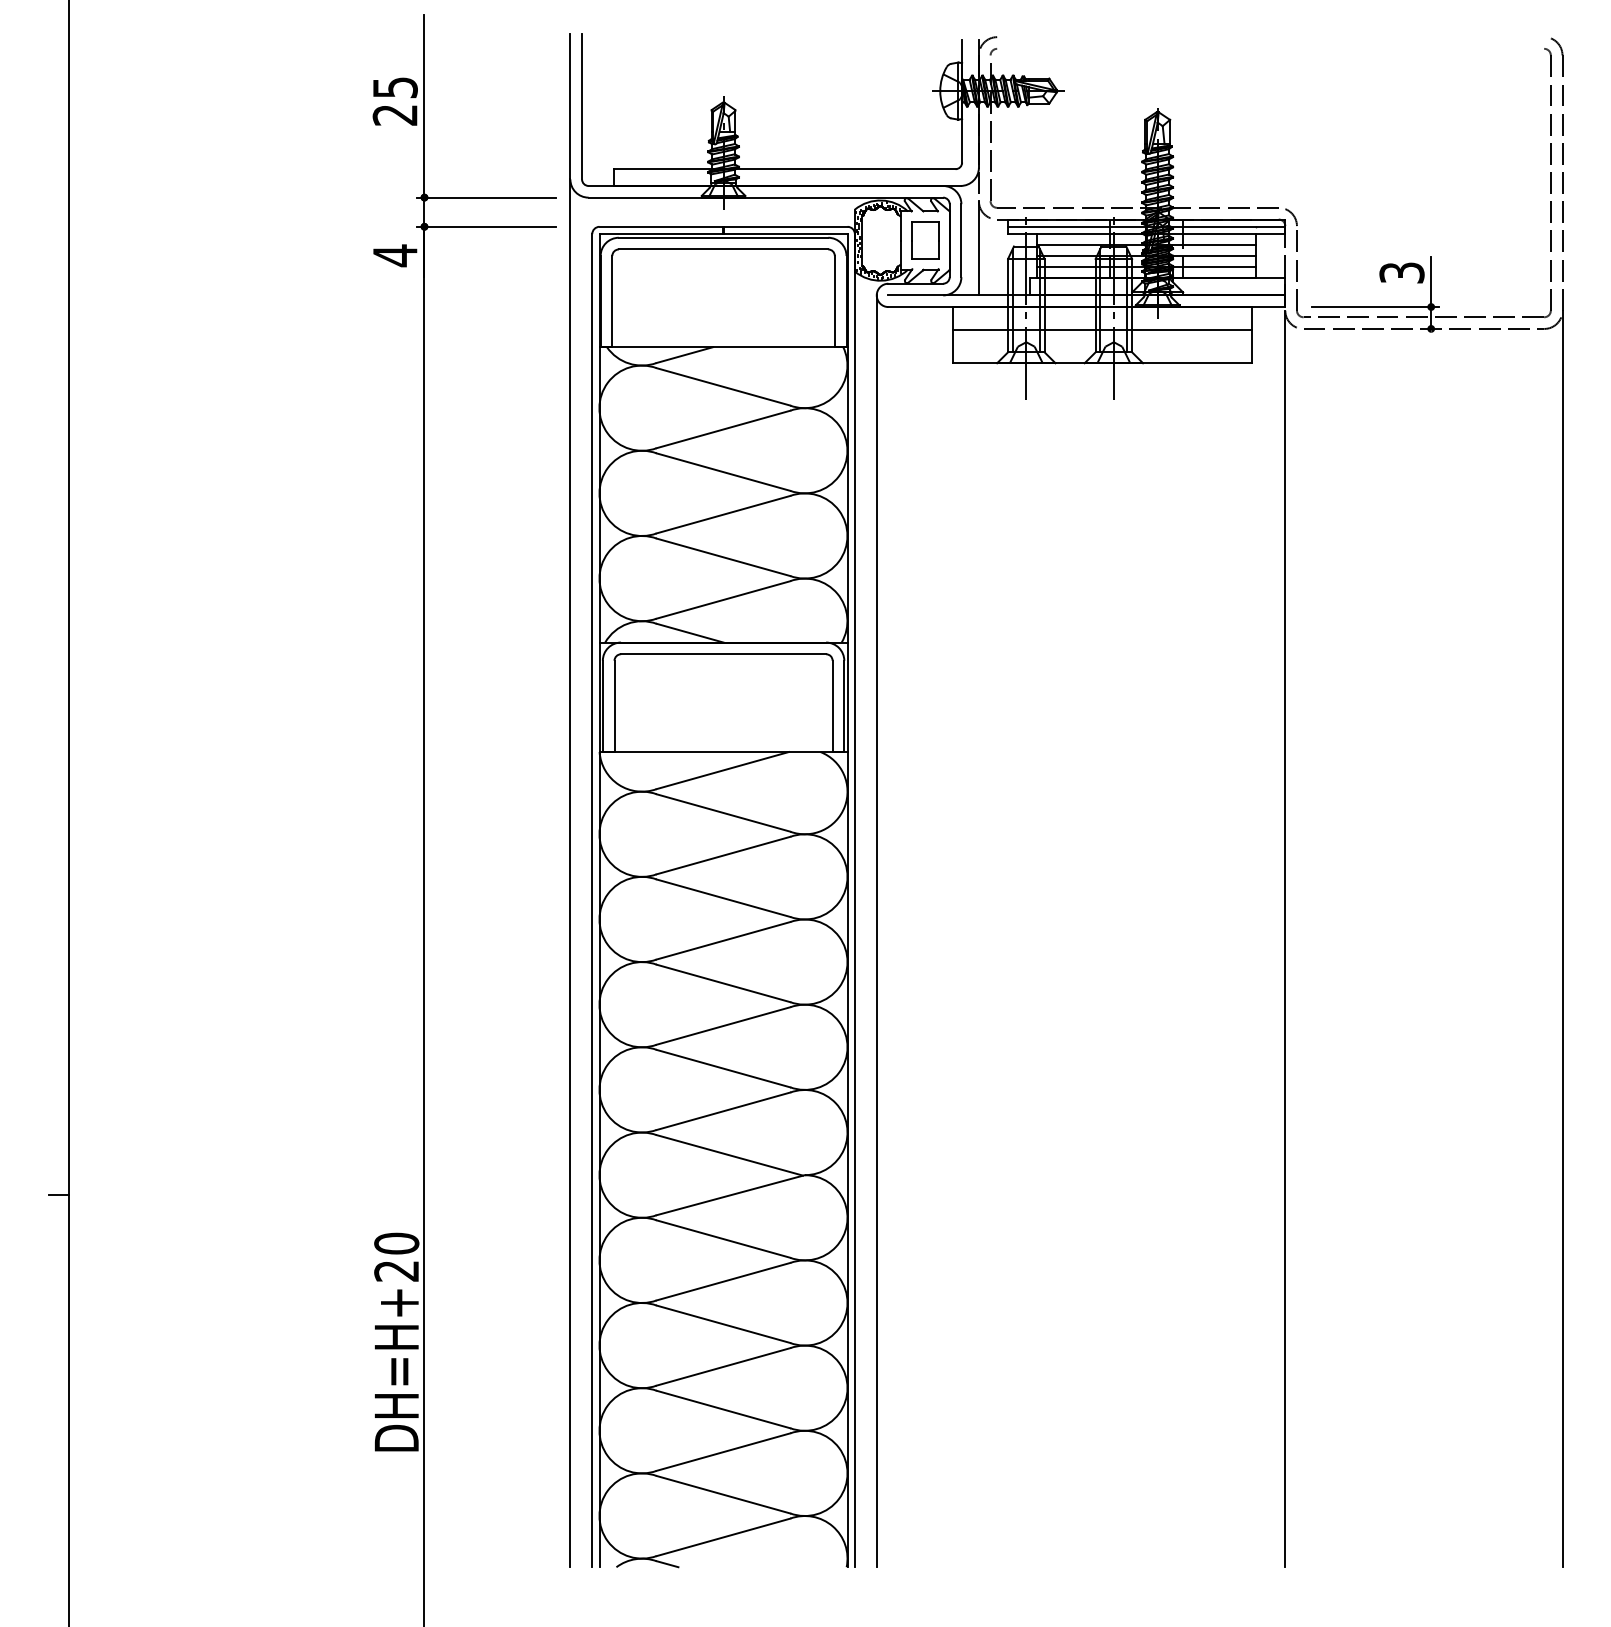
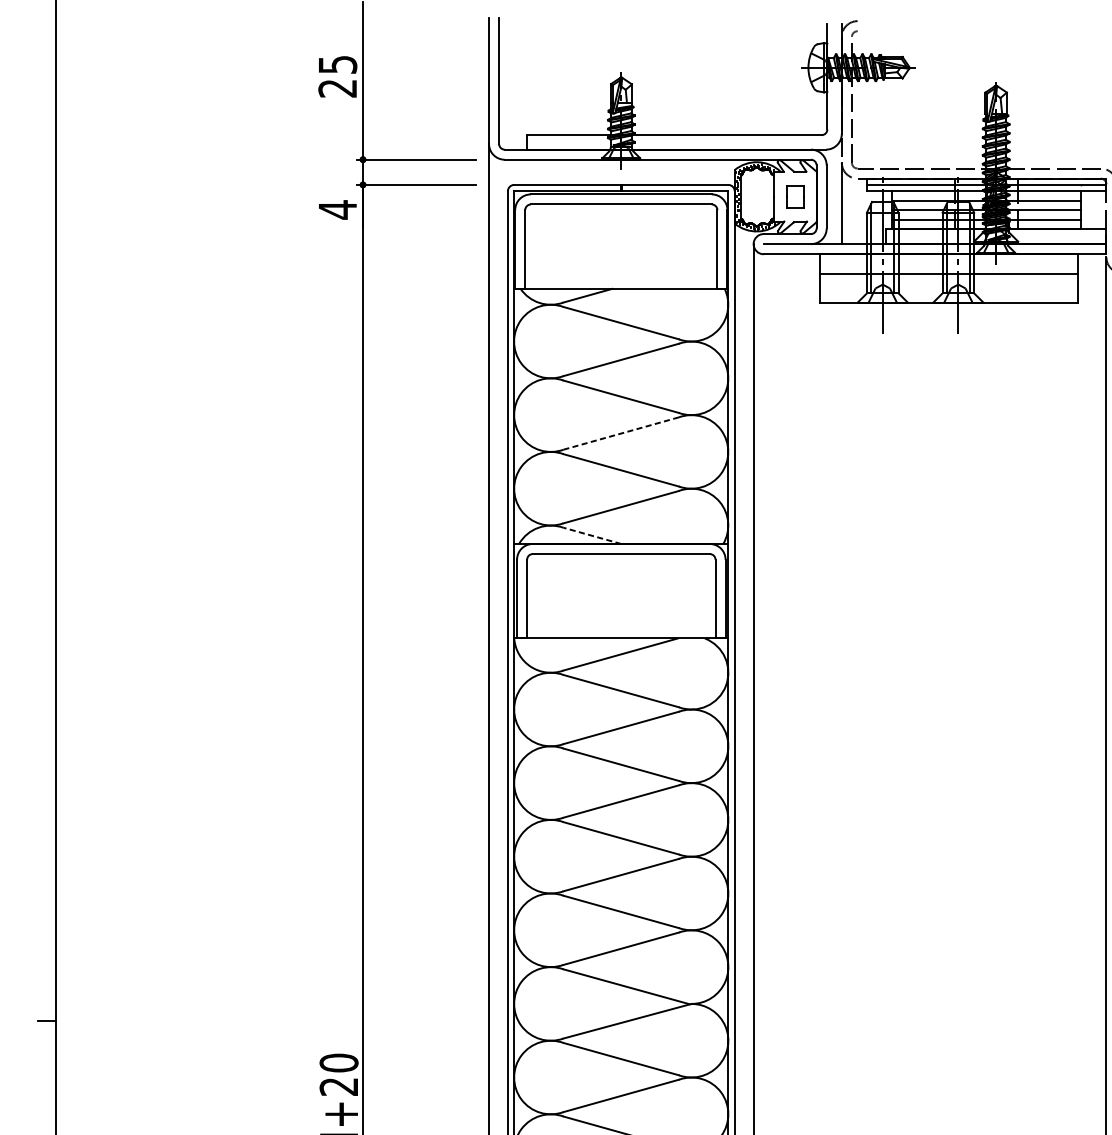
part: (925, 240) -> (795, 196), size x0.7
line: (722, 514) -> (620, 433), solid -> dashed
line: (690, 633) -> (592, 536), solid -> dashed

